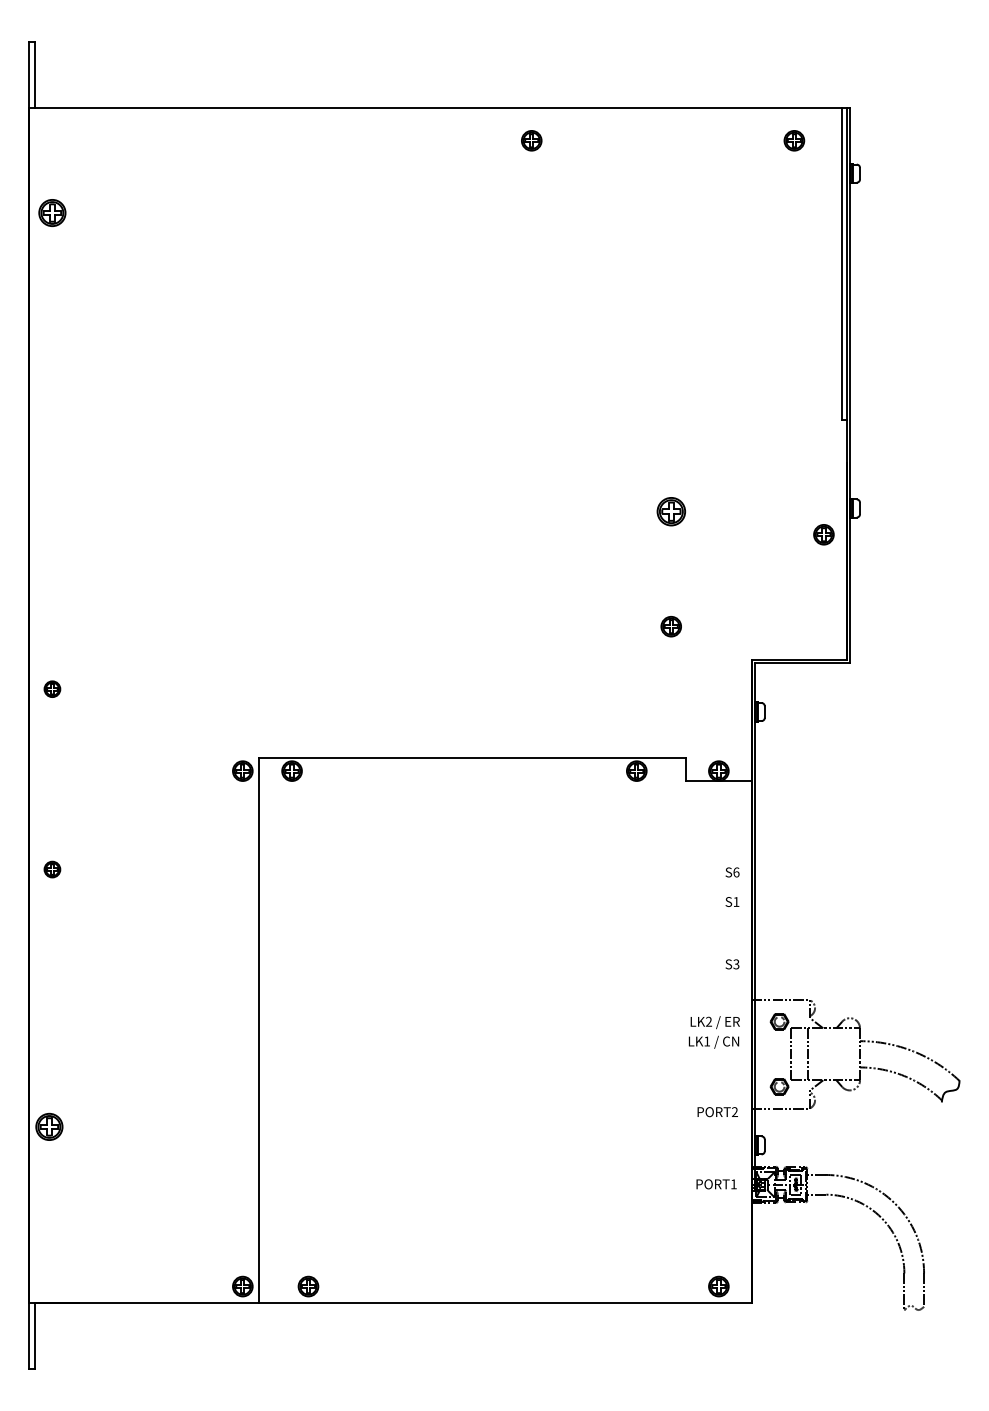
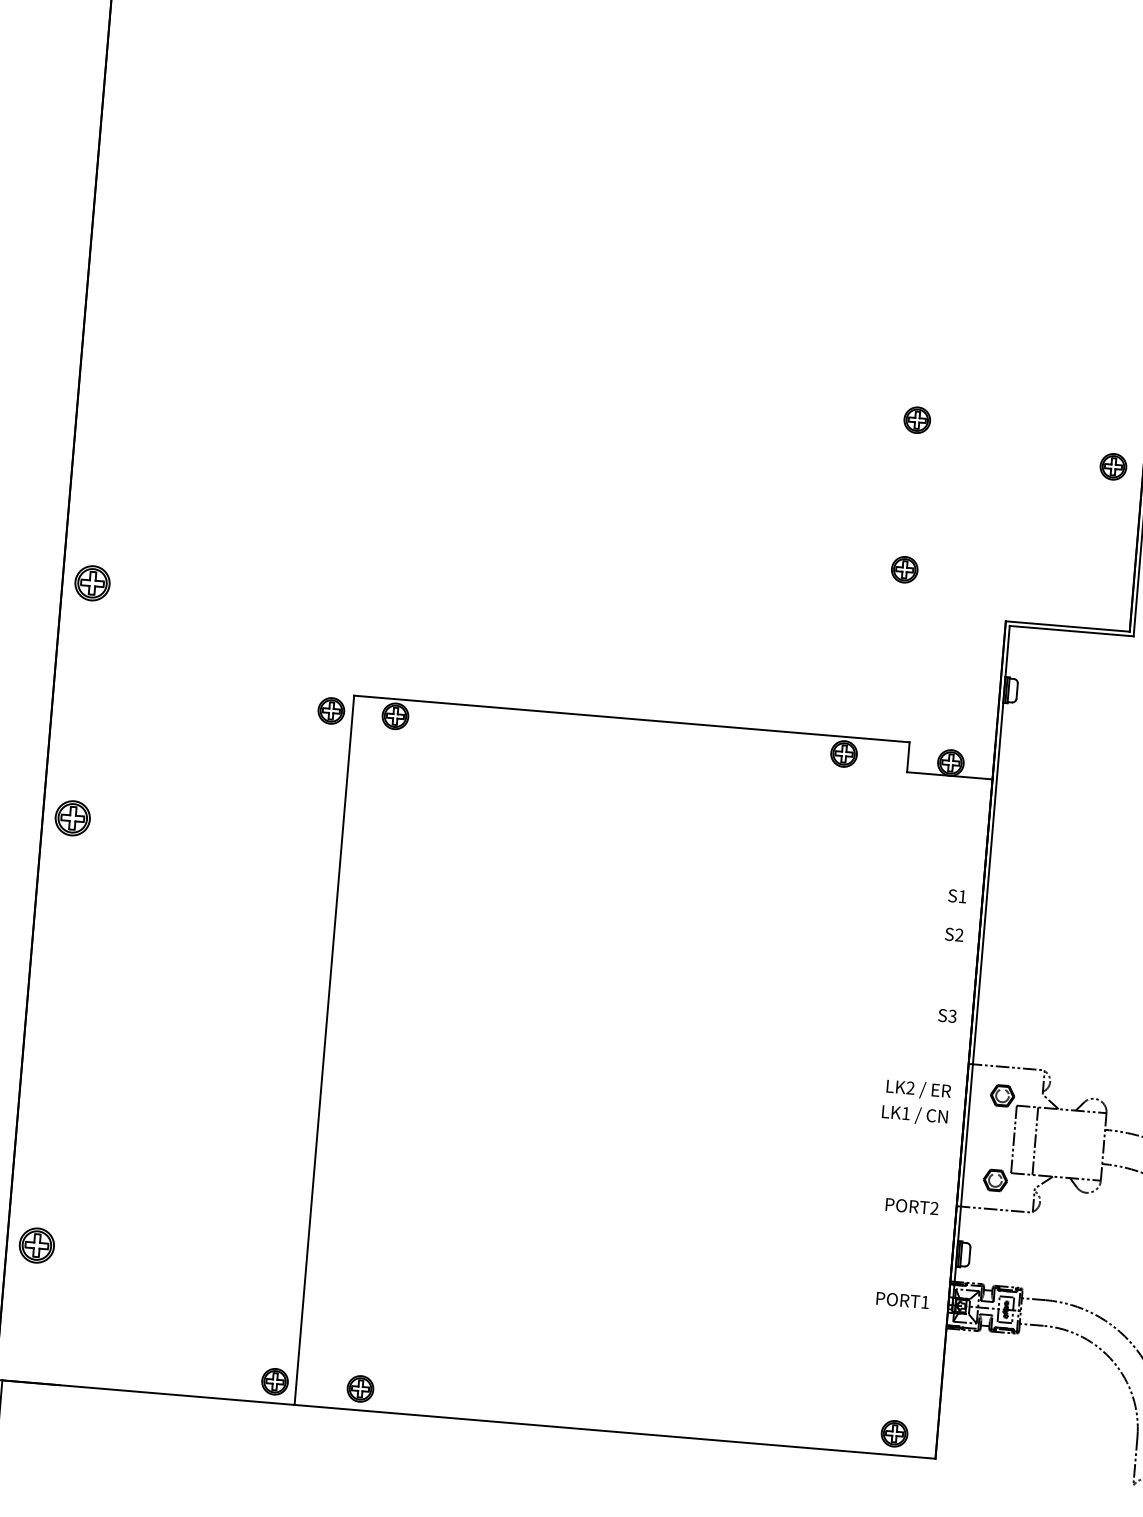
part: (670, 511) -> (916, 419), size x0.71
part: (52, 689) -> (92, 583), size x1.67
part: (52, 869) -> (72, 818), size x1.67
text: (736, 872) -> (962, 896), S6 -> S1
text: (736, 901) -> (959, 934), S1 -> S2
part: (49, 1126) -> (37, 1245), moved

